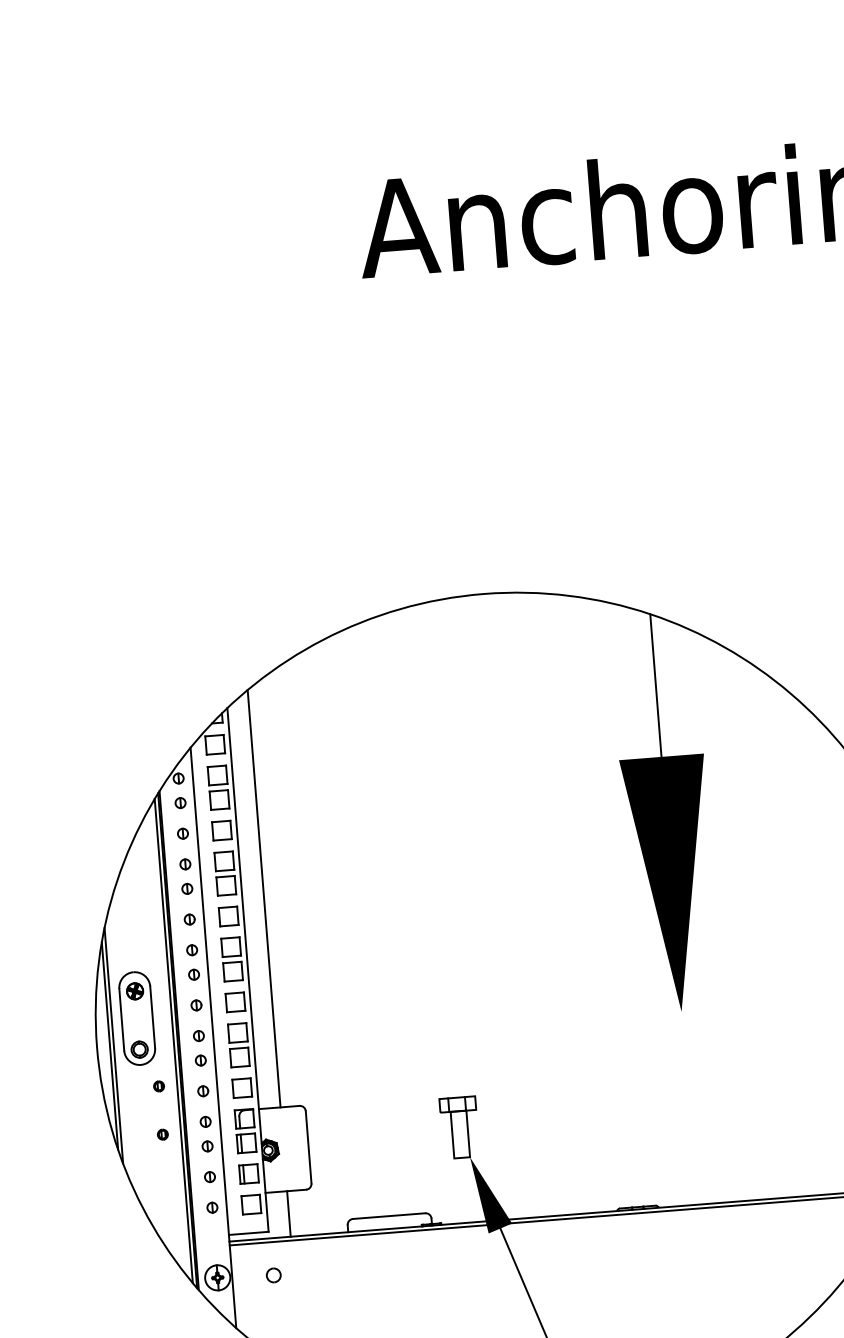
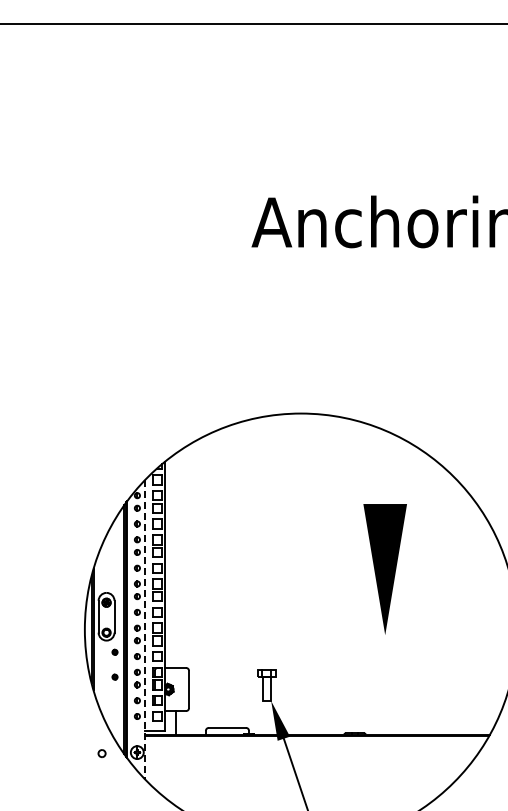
line: (656, 685) -> (385, 467), removed
line: (264, 898) -> (176, 560), removed
line: (213, 1039) -> (144, 630), solid -> dashed
part: (272, 1275) -> (101, 753), moved

